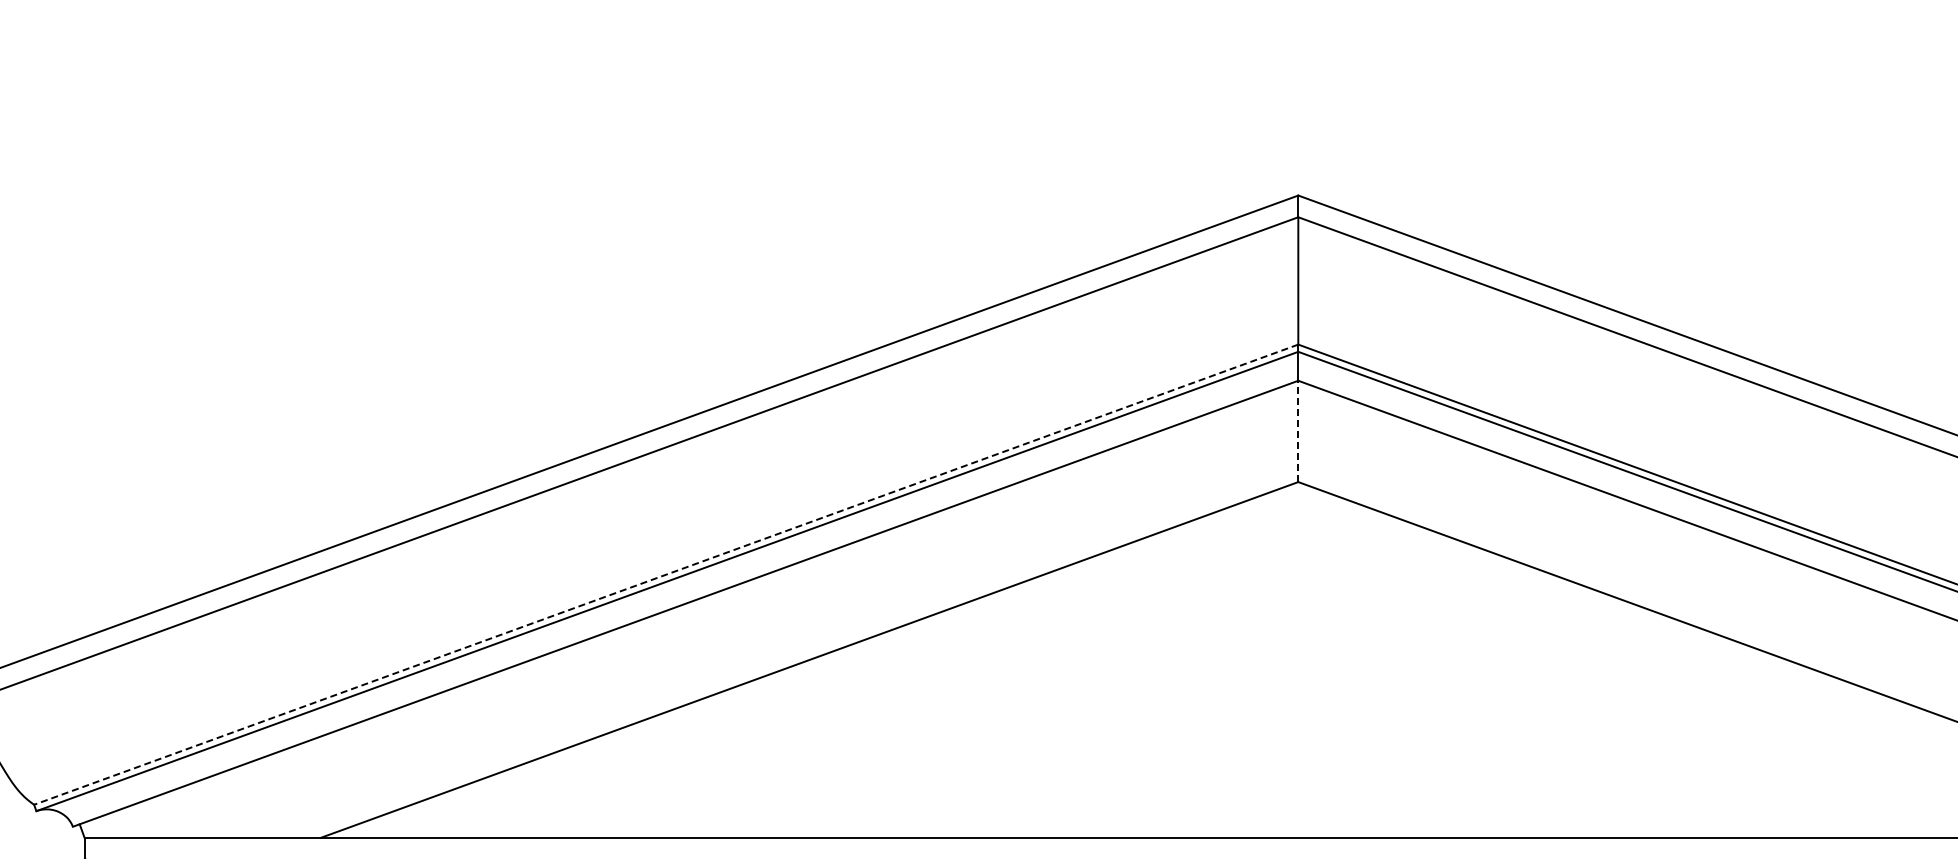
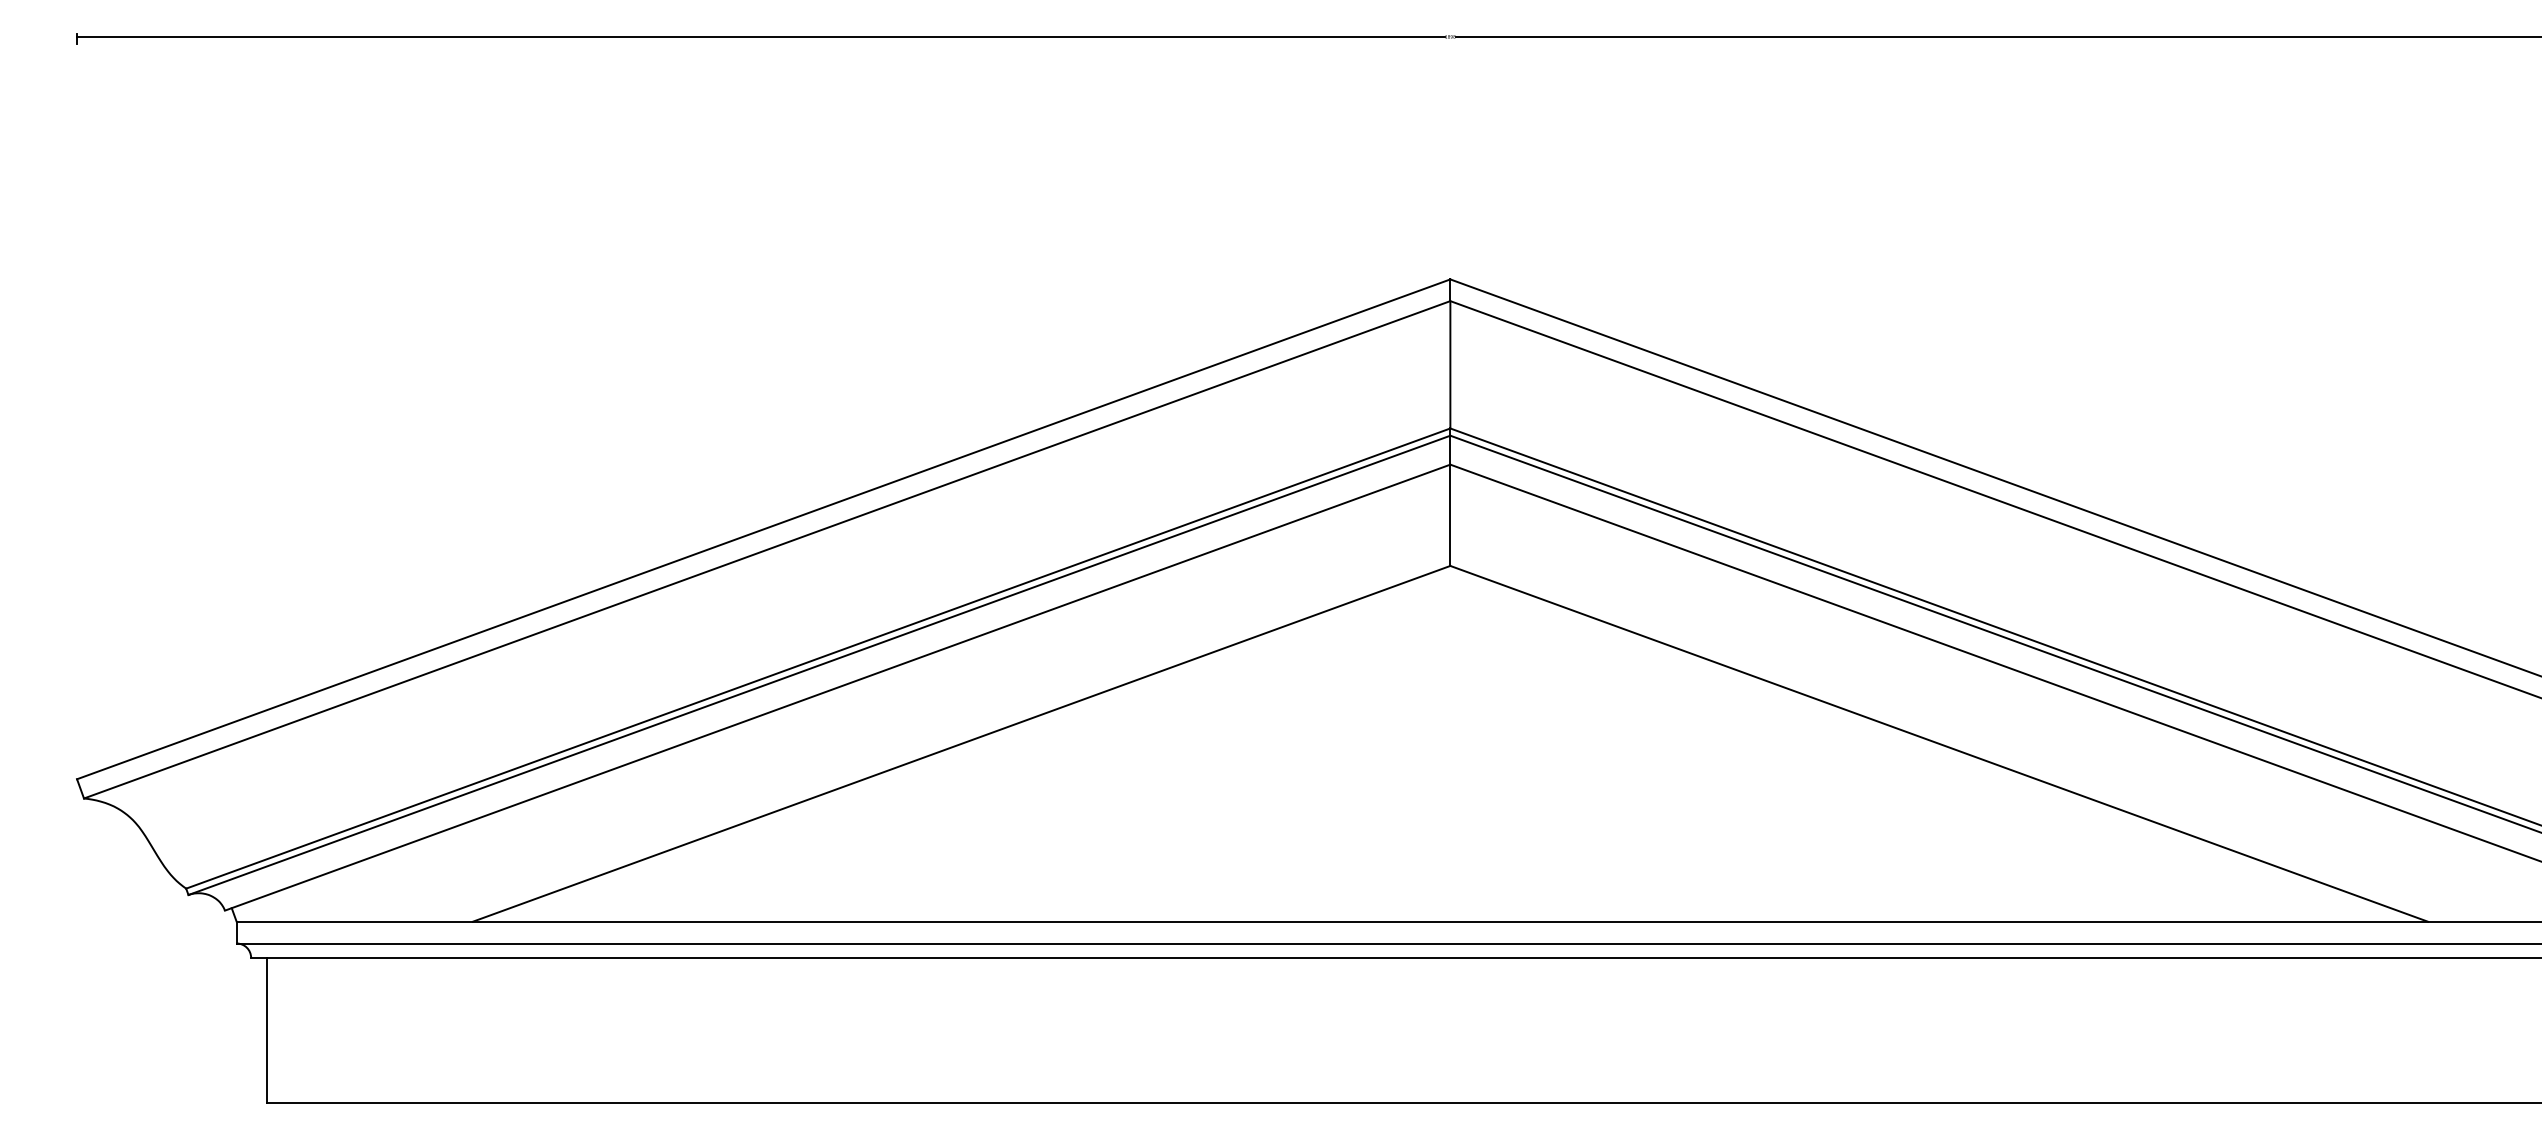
line: (1298, 431) -> (1450, 515), dashed -> solid
line: (666, 574) -> (818, 658), dashed -> solid

